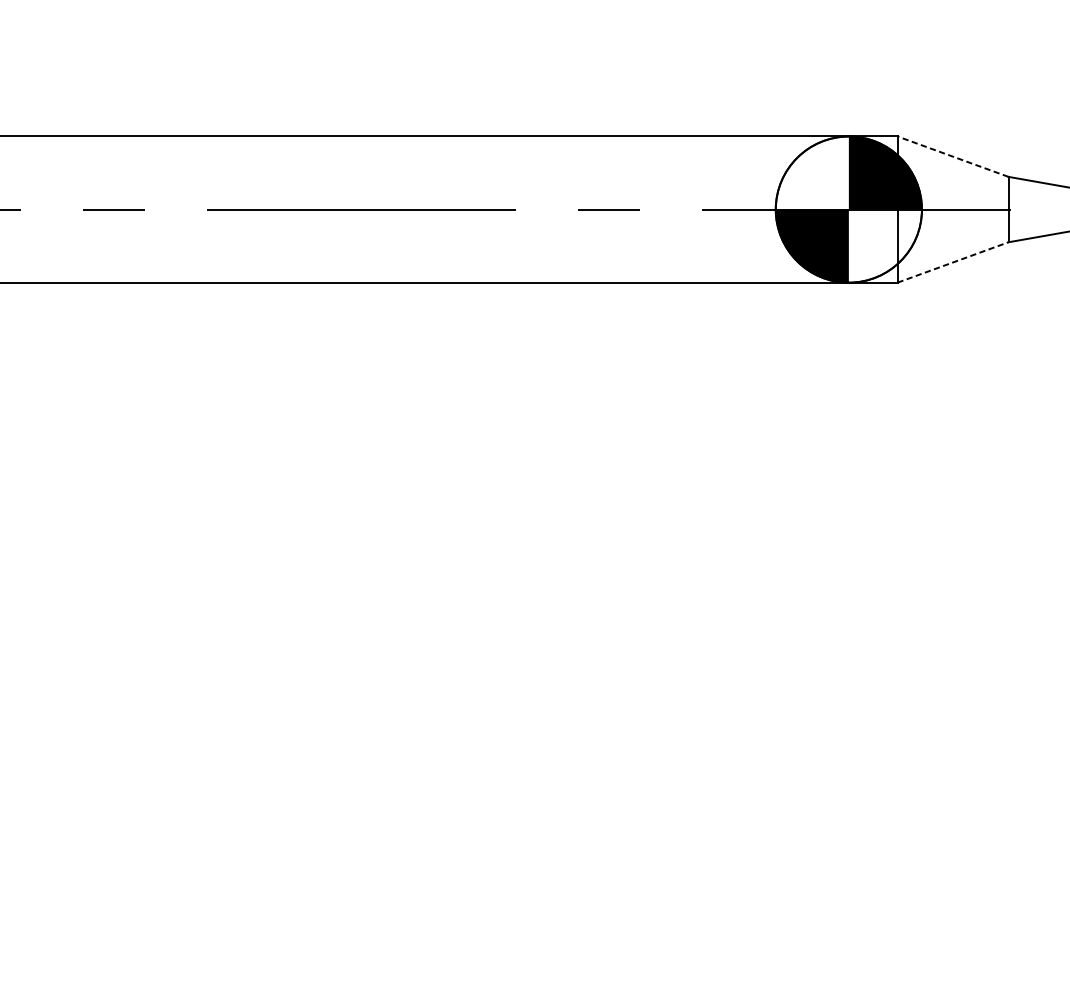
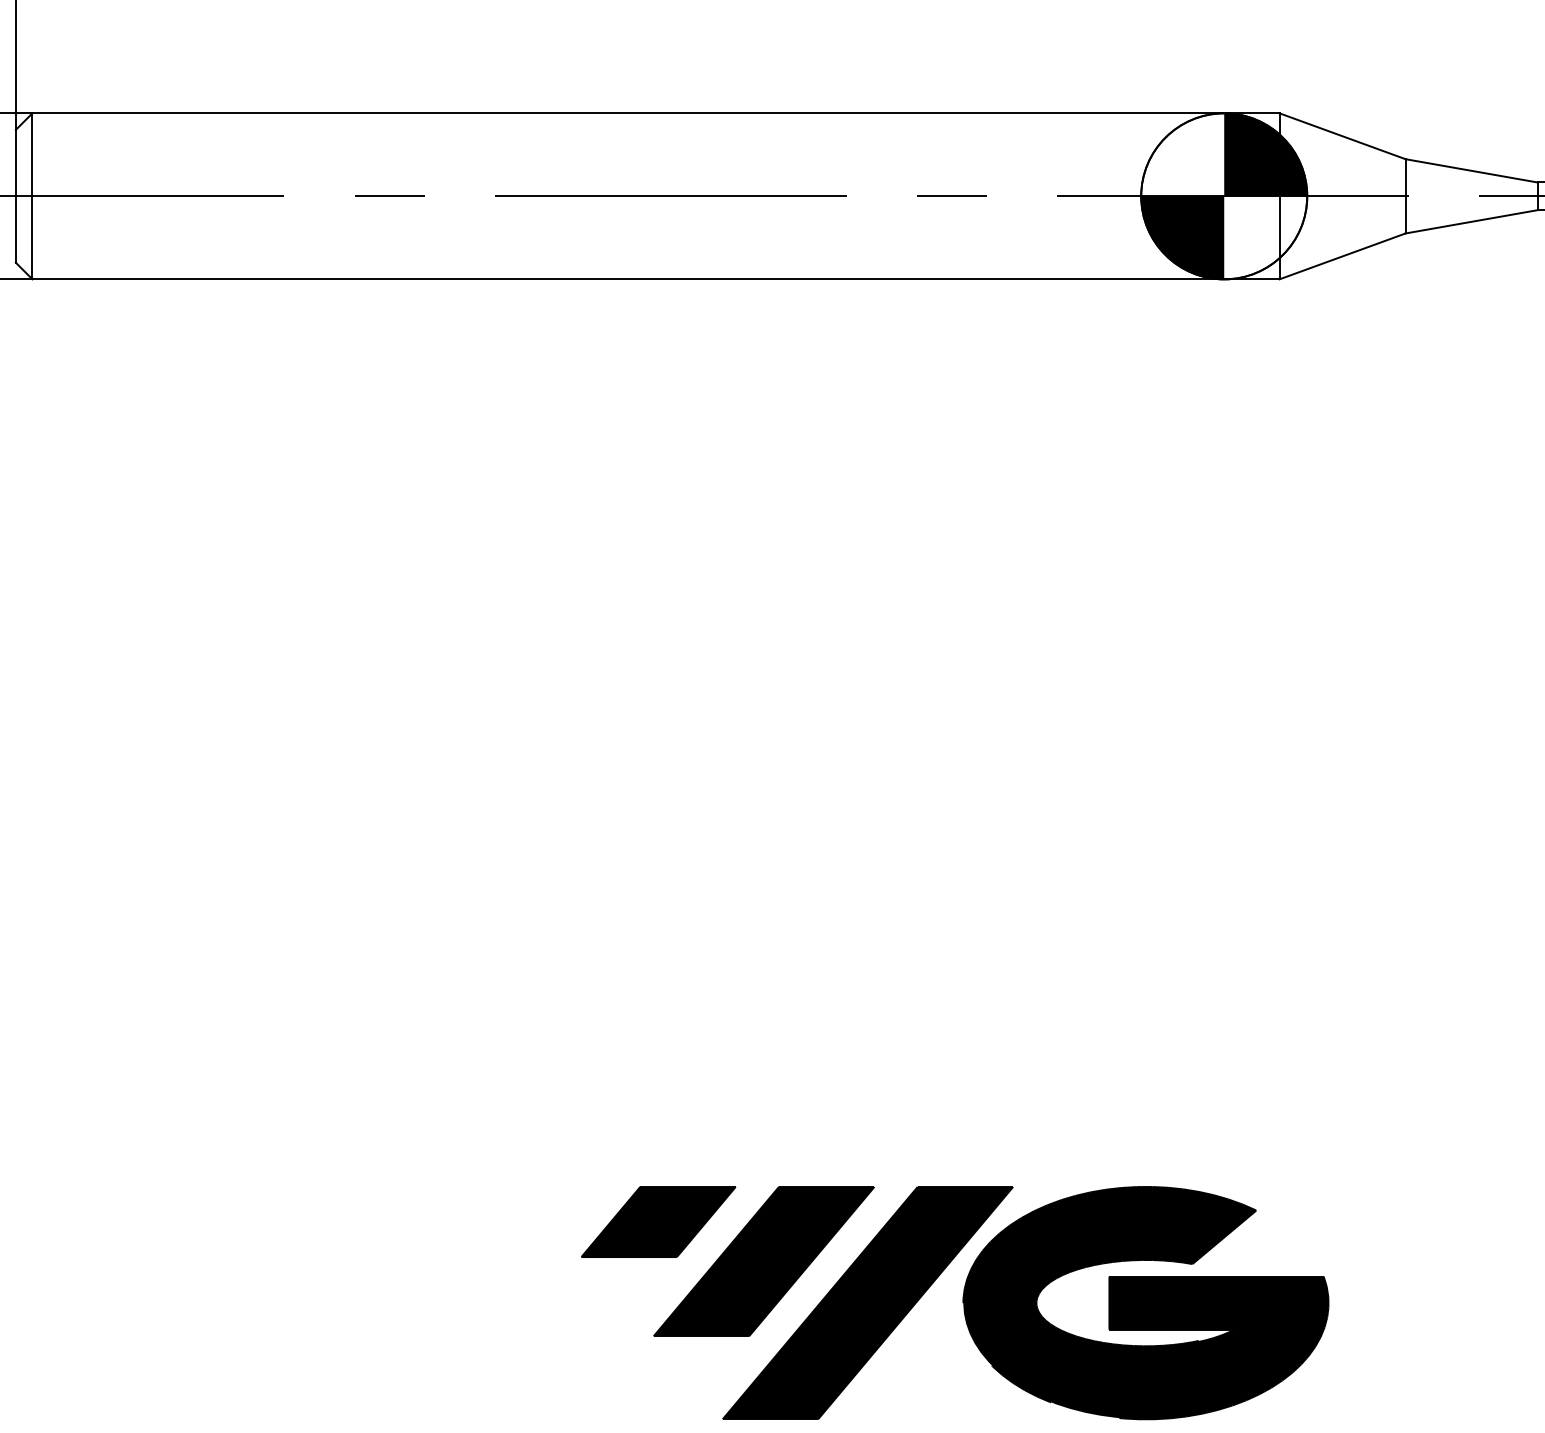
line: (953, 156) -> (1342, 136), dashed -> solid
line: (953, 262) -> (1343, 256), dashed -> solid

